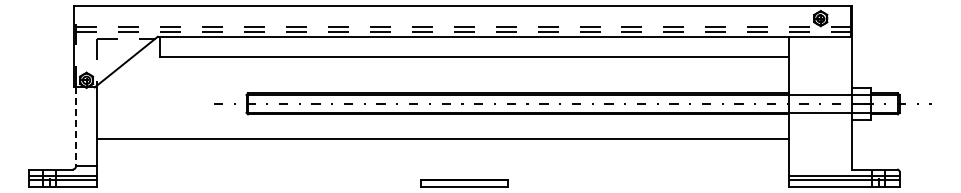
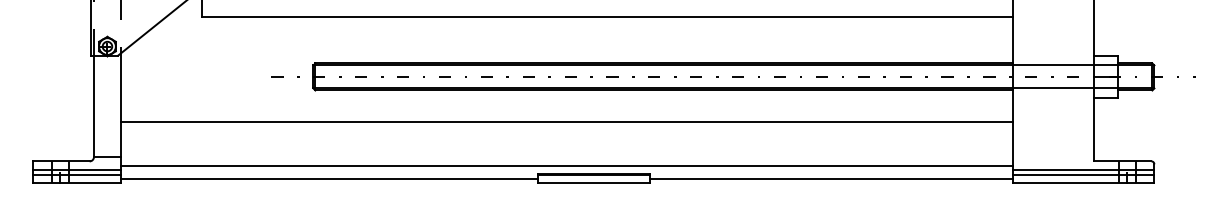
line: (76, 127) -> (94, 107), dashed -> solid
line: (443, 172) -> (567, 165), added
line: (258, 183) -> (328, 179), added
line: (648, 183) -> (831, 179), added

